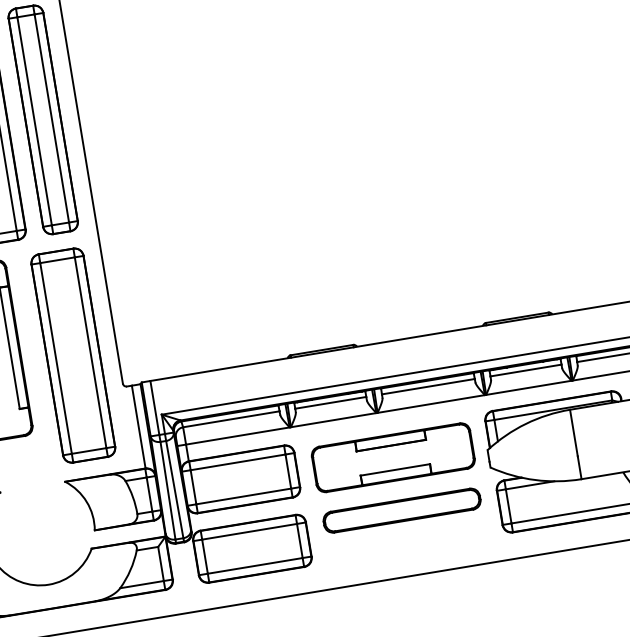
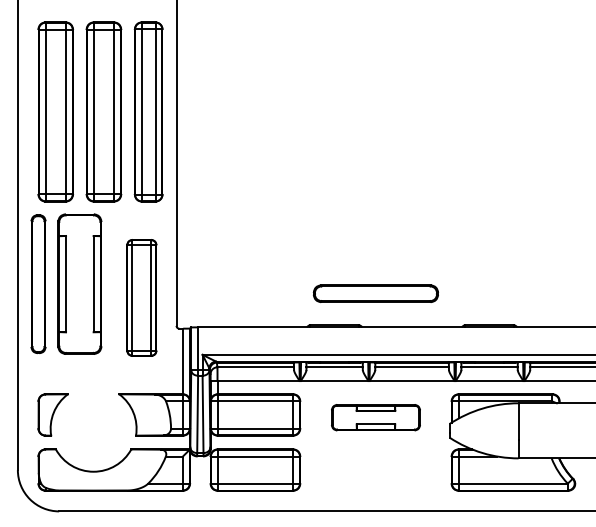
part: (72, 355) -> (141, 297), size x0.7
part: (392, 457) -> (375, 417), size x0.7
part: (401, 510) -> (375, 293), moved

